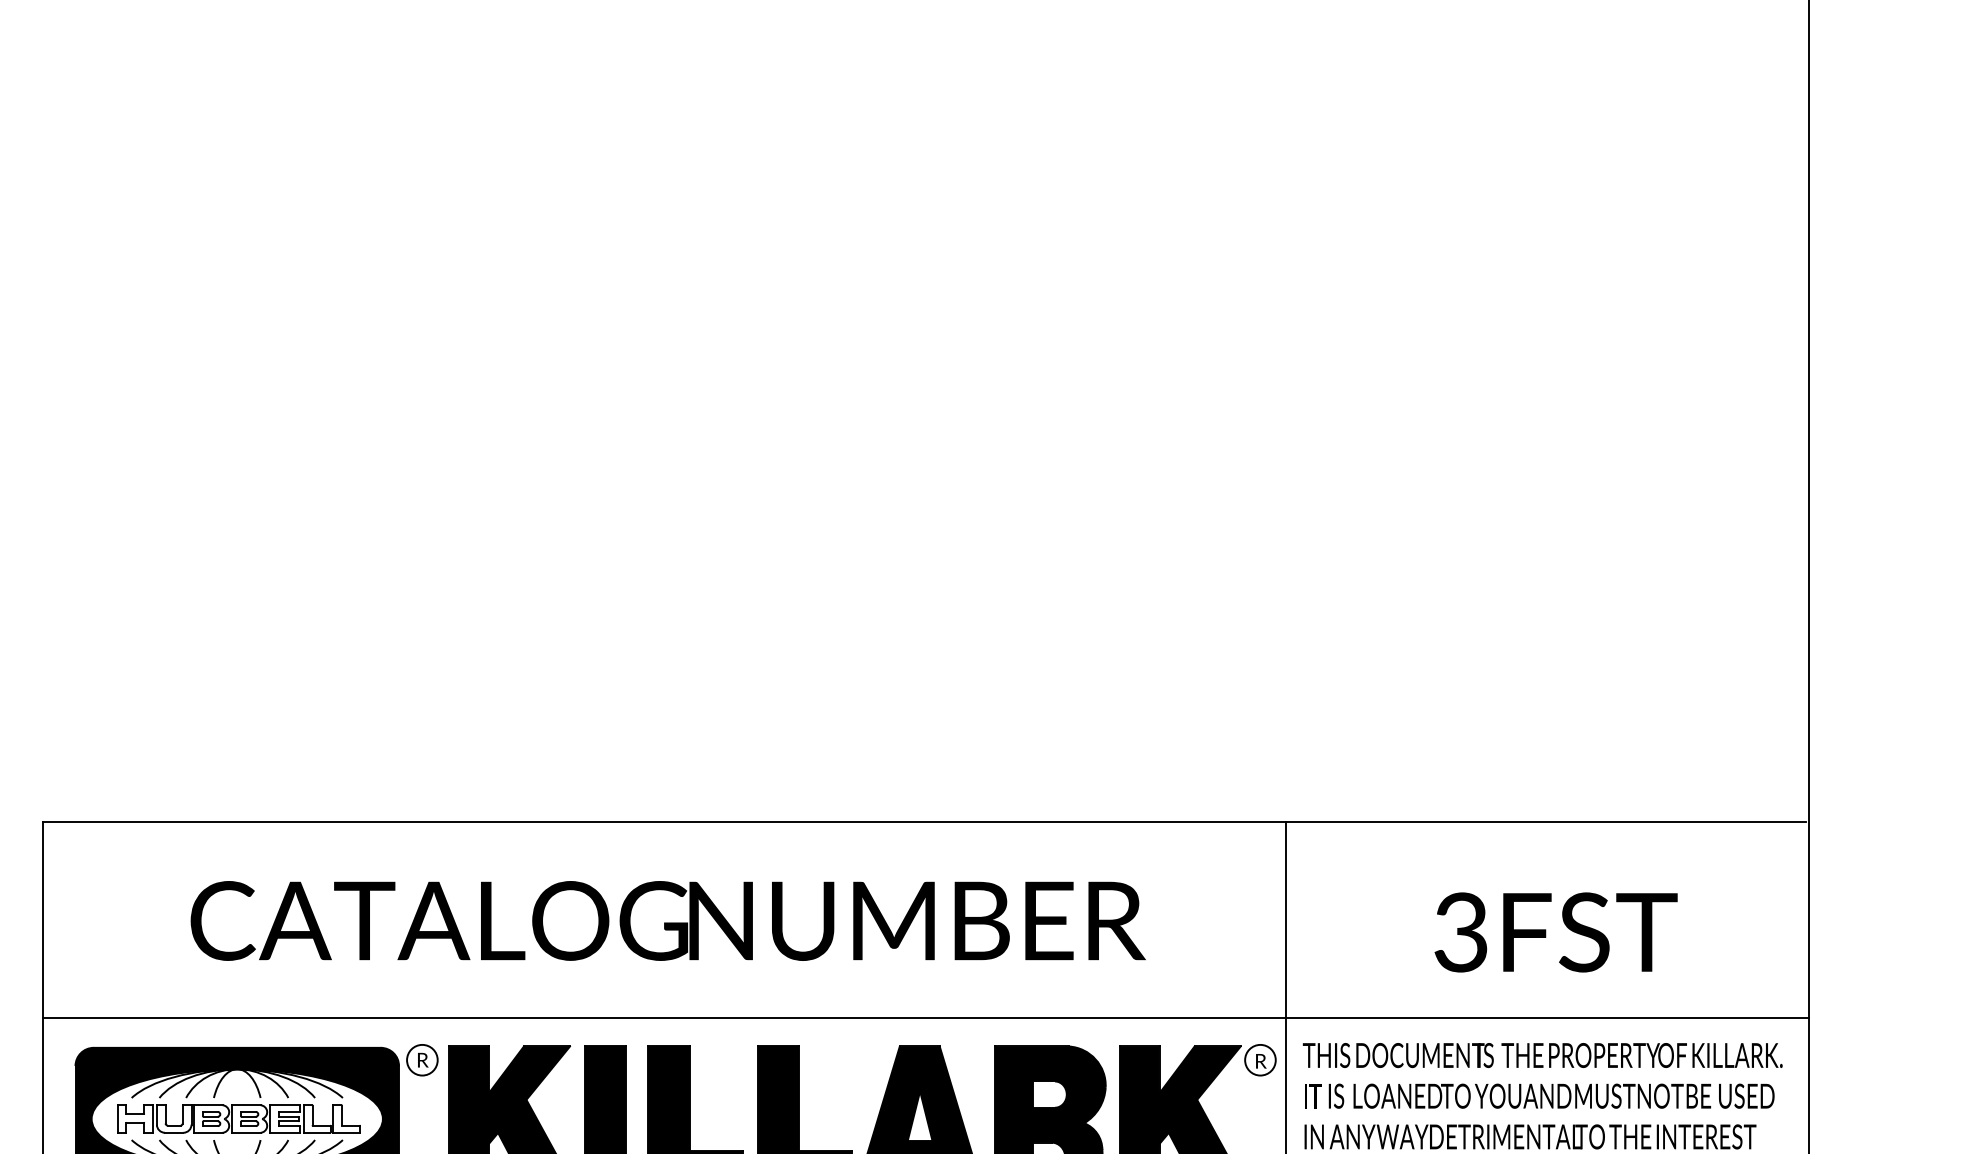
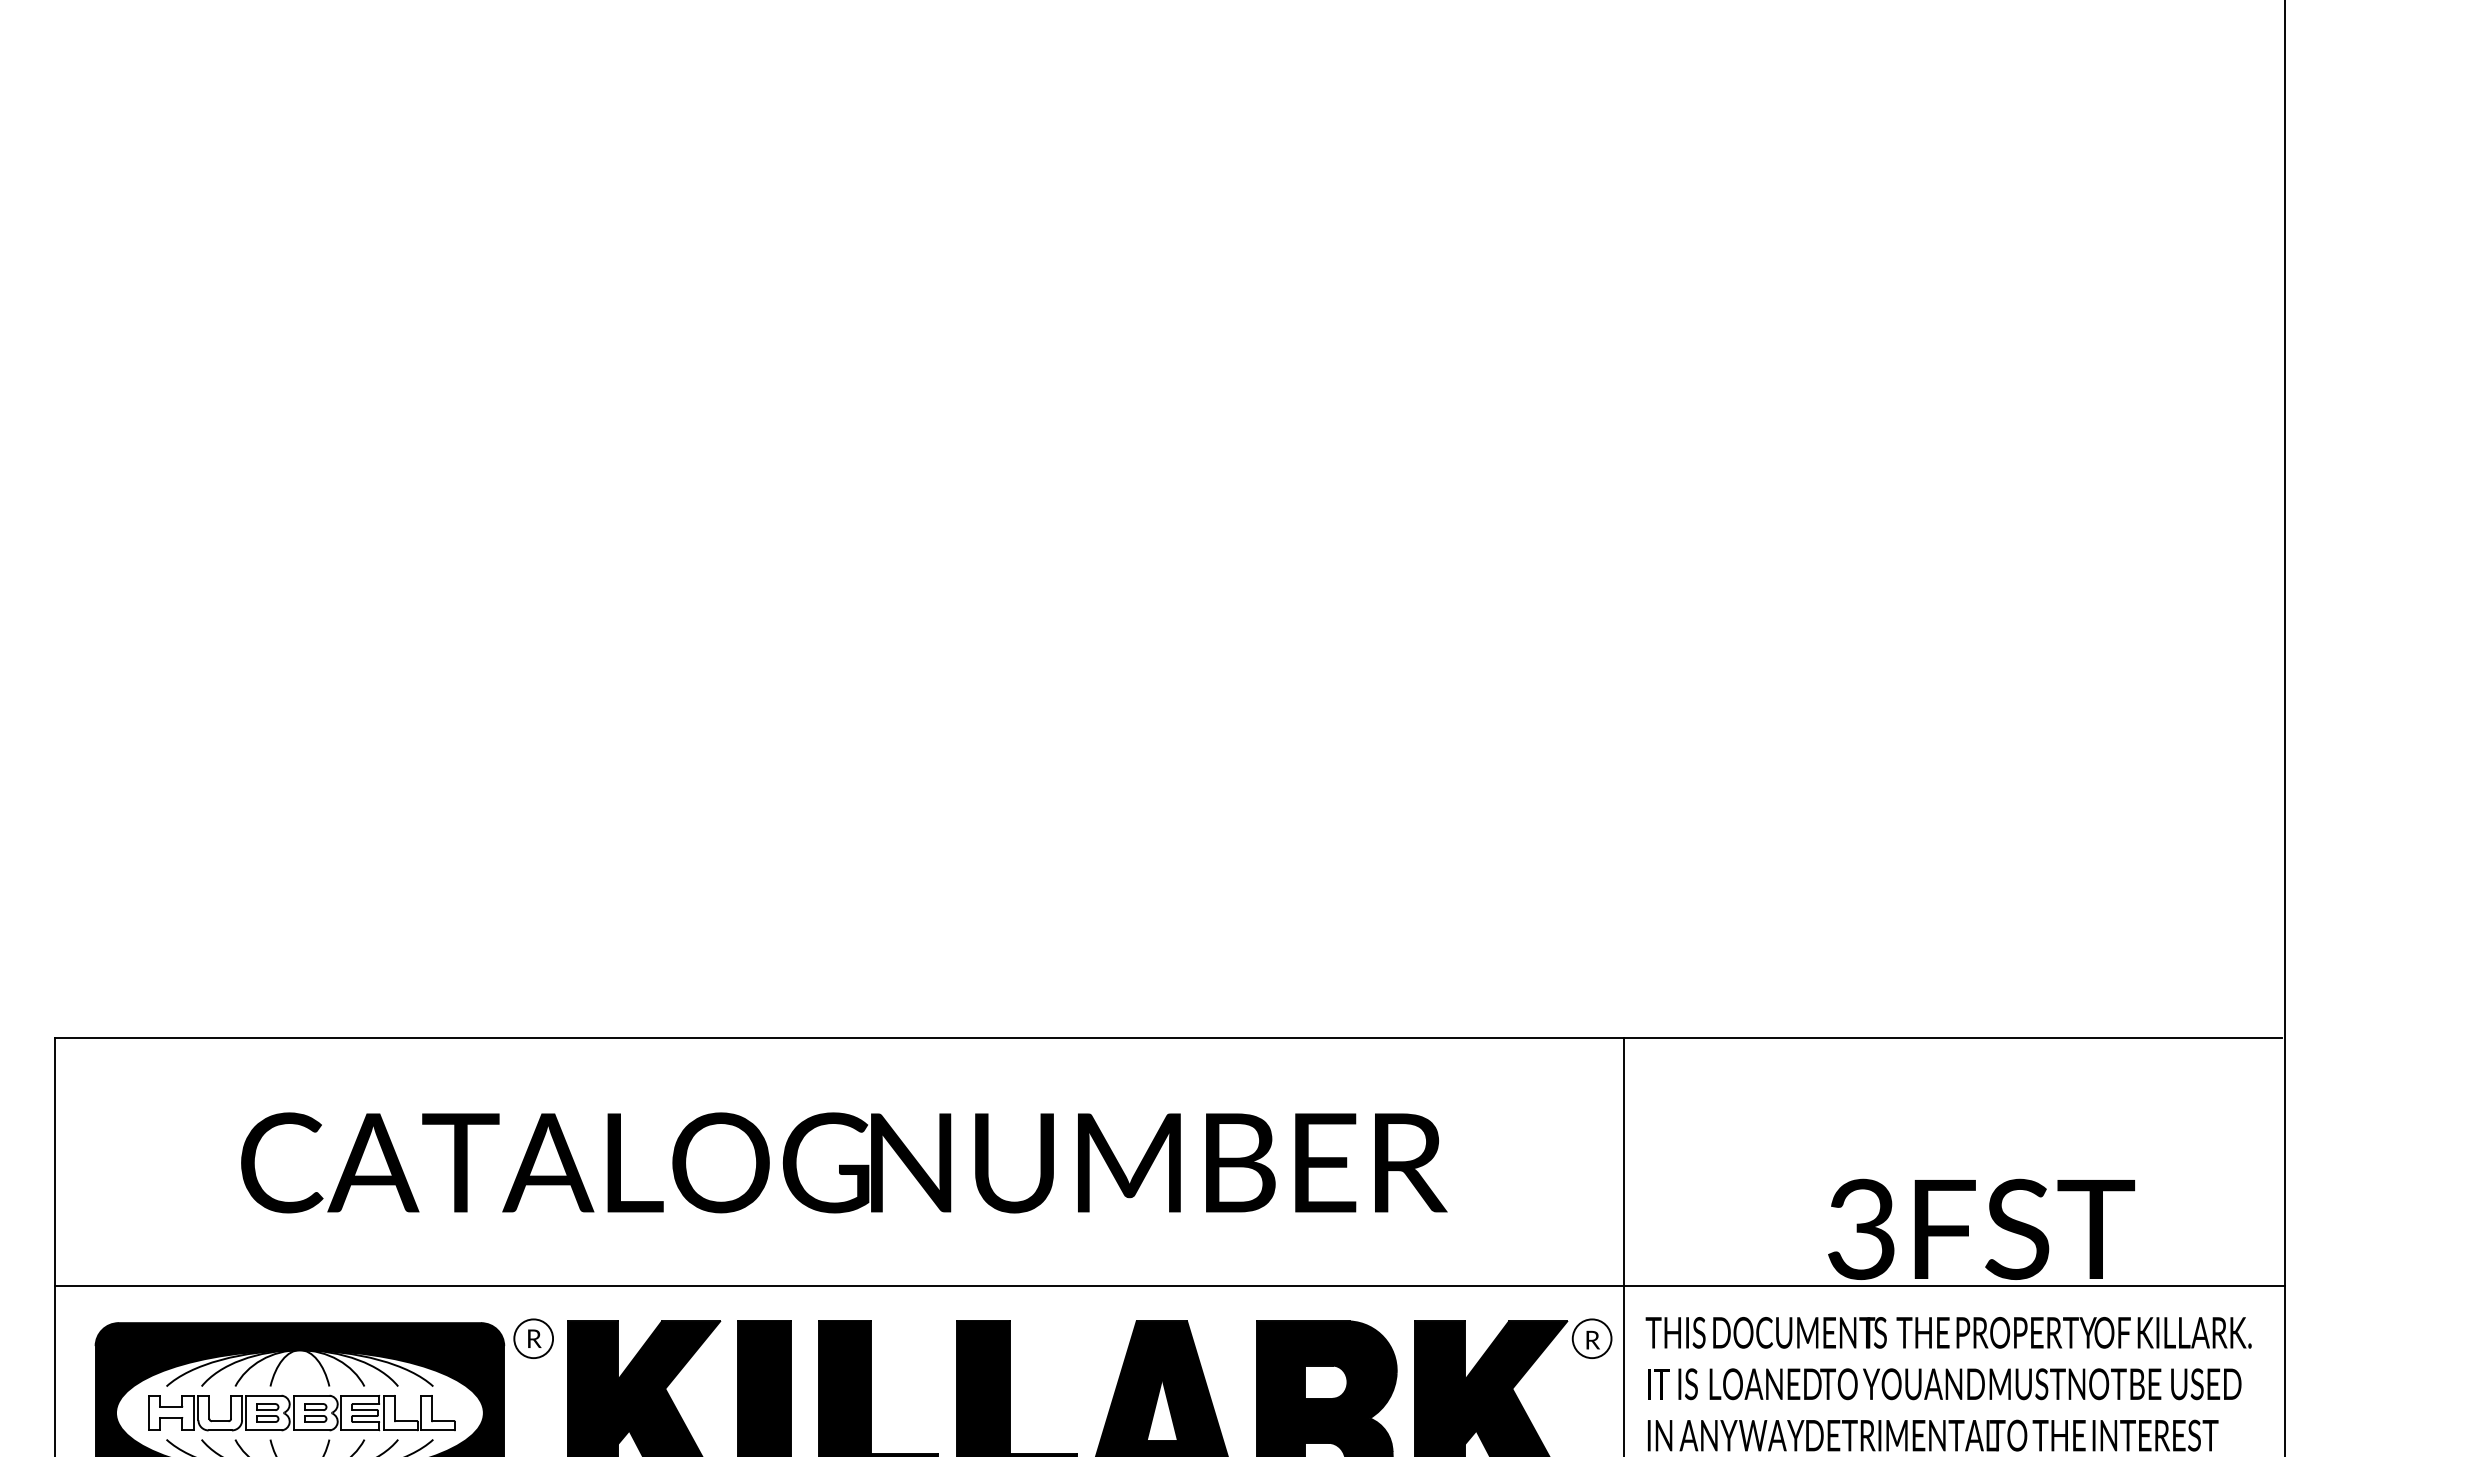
text: (1556, 931) -> (1981, 1228), moved

